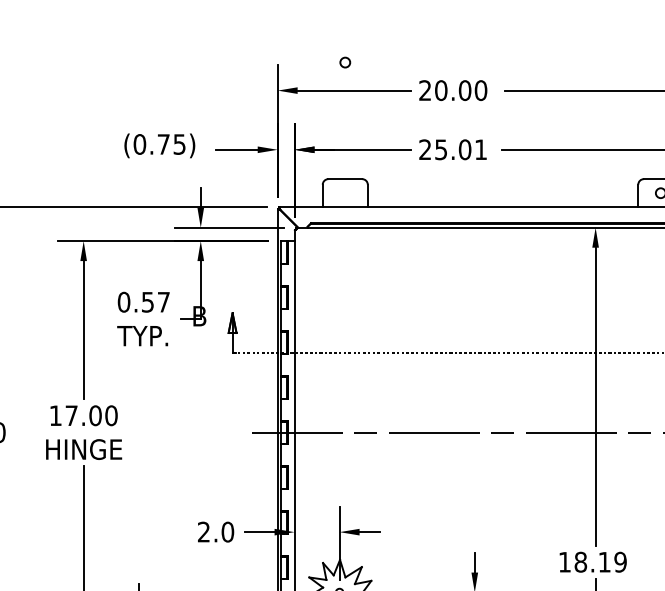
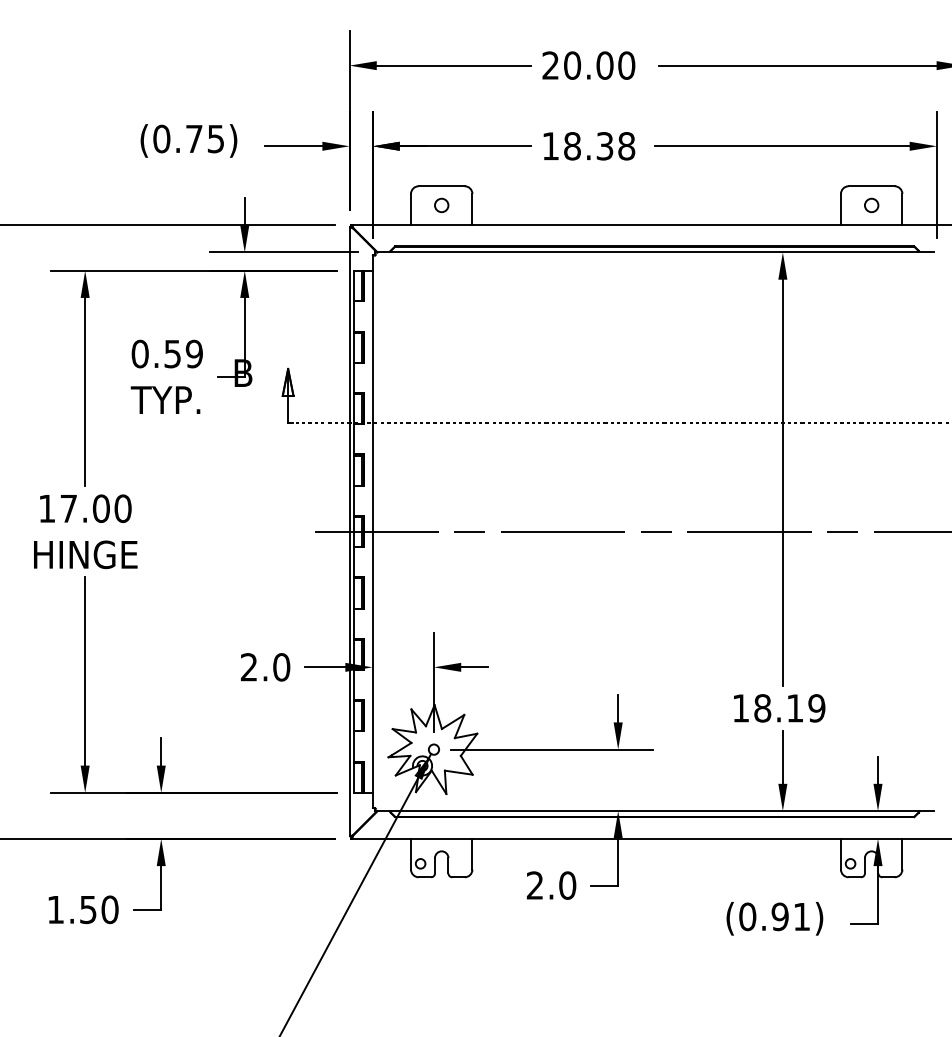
circle: (345, 62) -> (441, 205), moved
text: (452, 149) -> (588, 146), 25.01 -> 18.38
text: (163, 301) -> (193, 353), 0.57 -> 0.59

